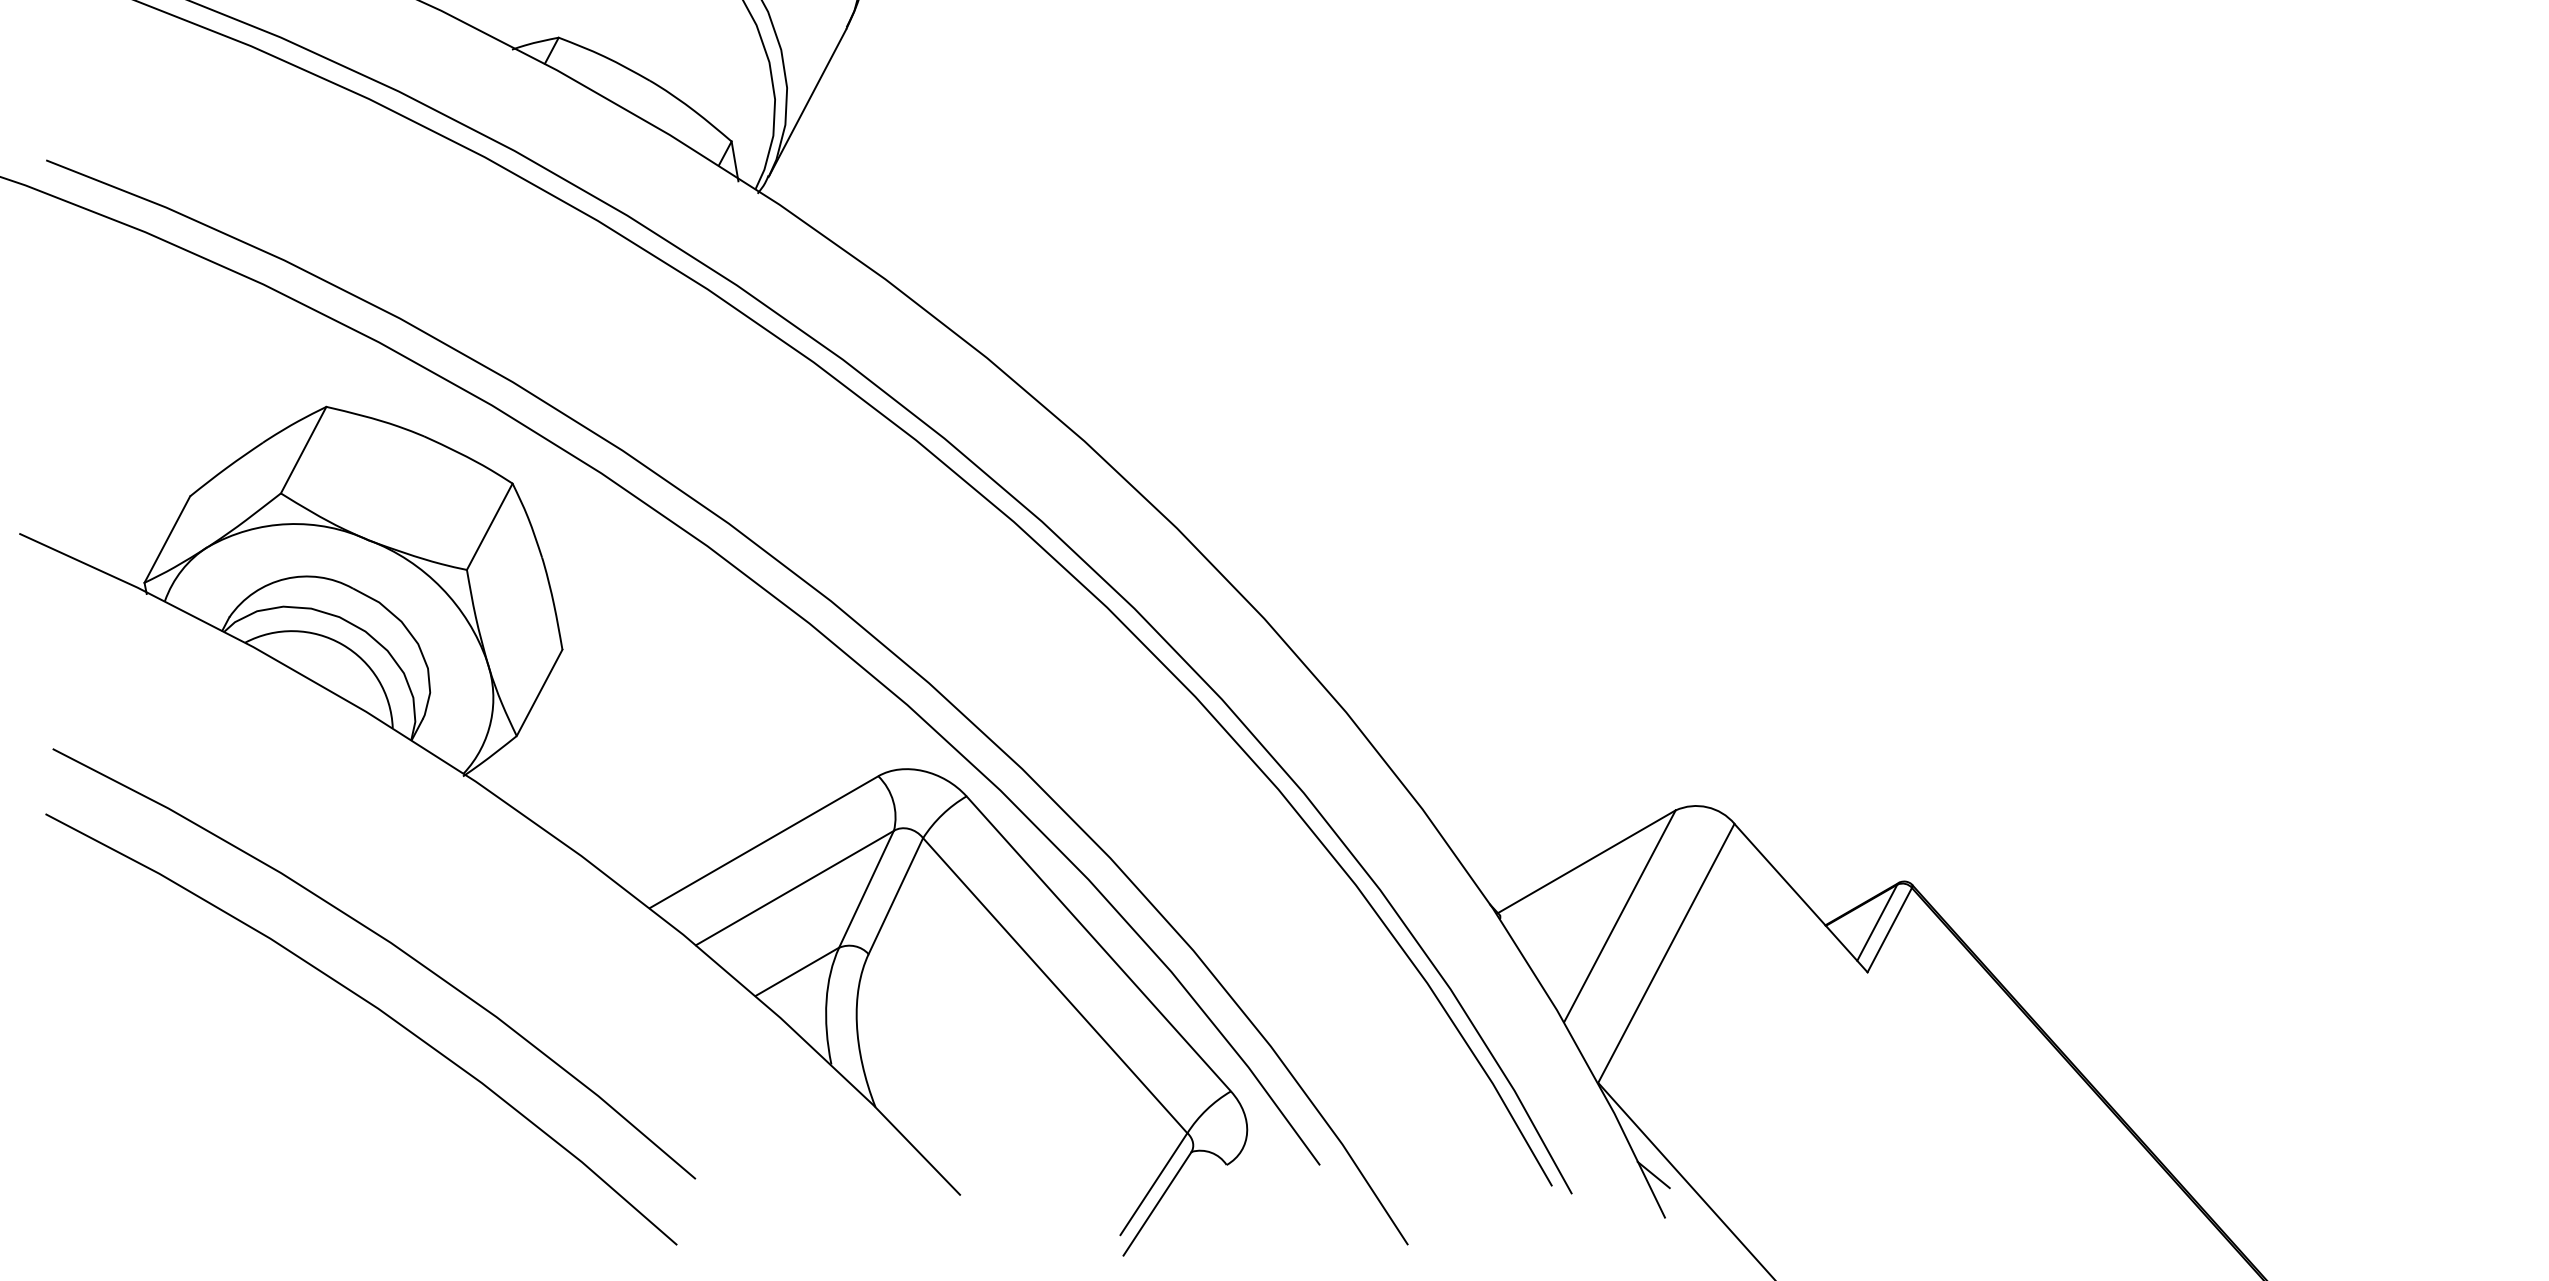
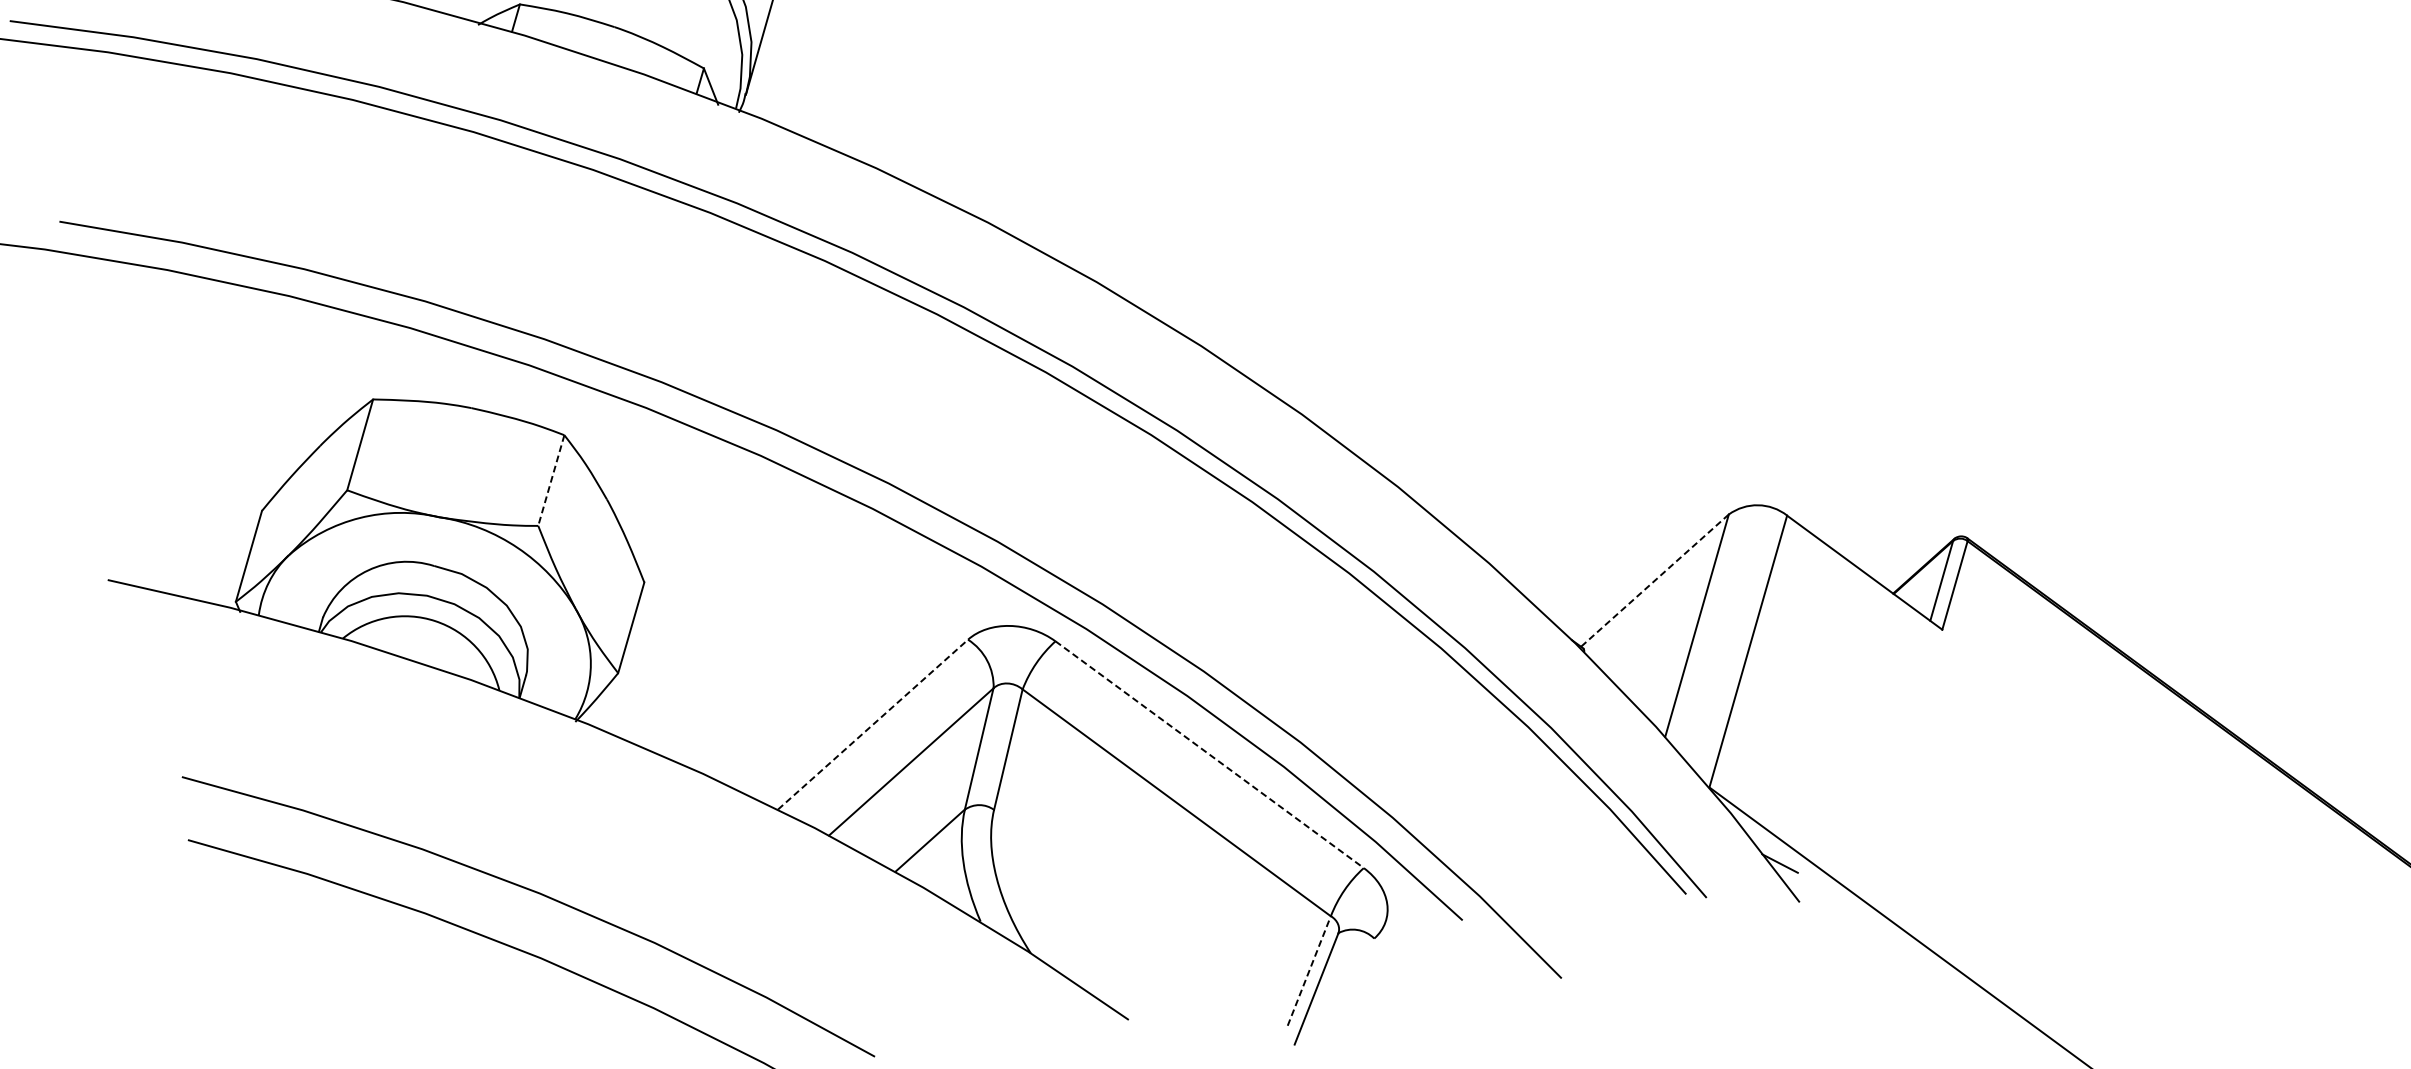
line: (489, 526) -> (551, 480), solid -> dashed
line: (764, 842) -> (873, 724), solid -> dashed
line: (1586, 861) -> (1654, 580), solid -> dashed
line: (1098, 943) -> (1209, 754), solid -> dashed
line: (1153, 1184) -> (1308, 971), solid -> dashed

